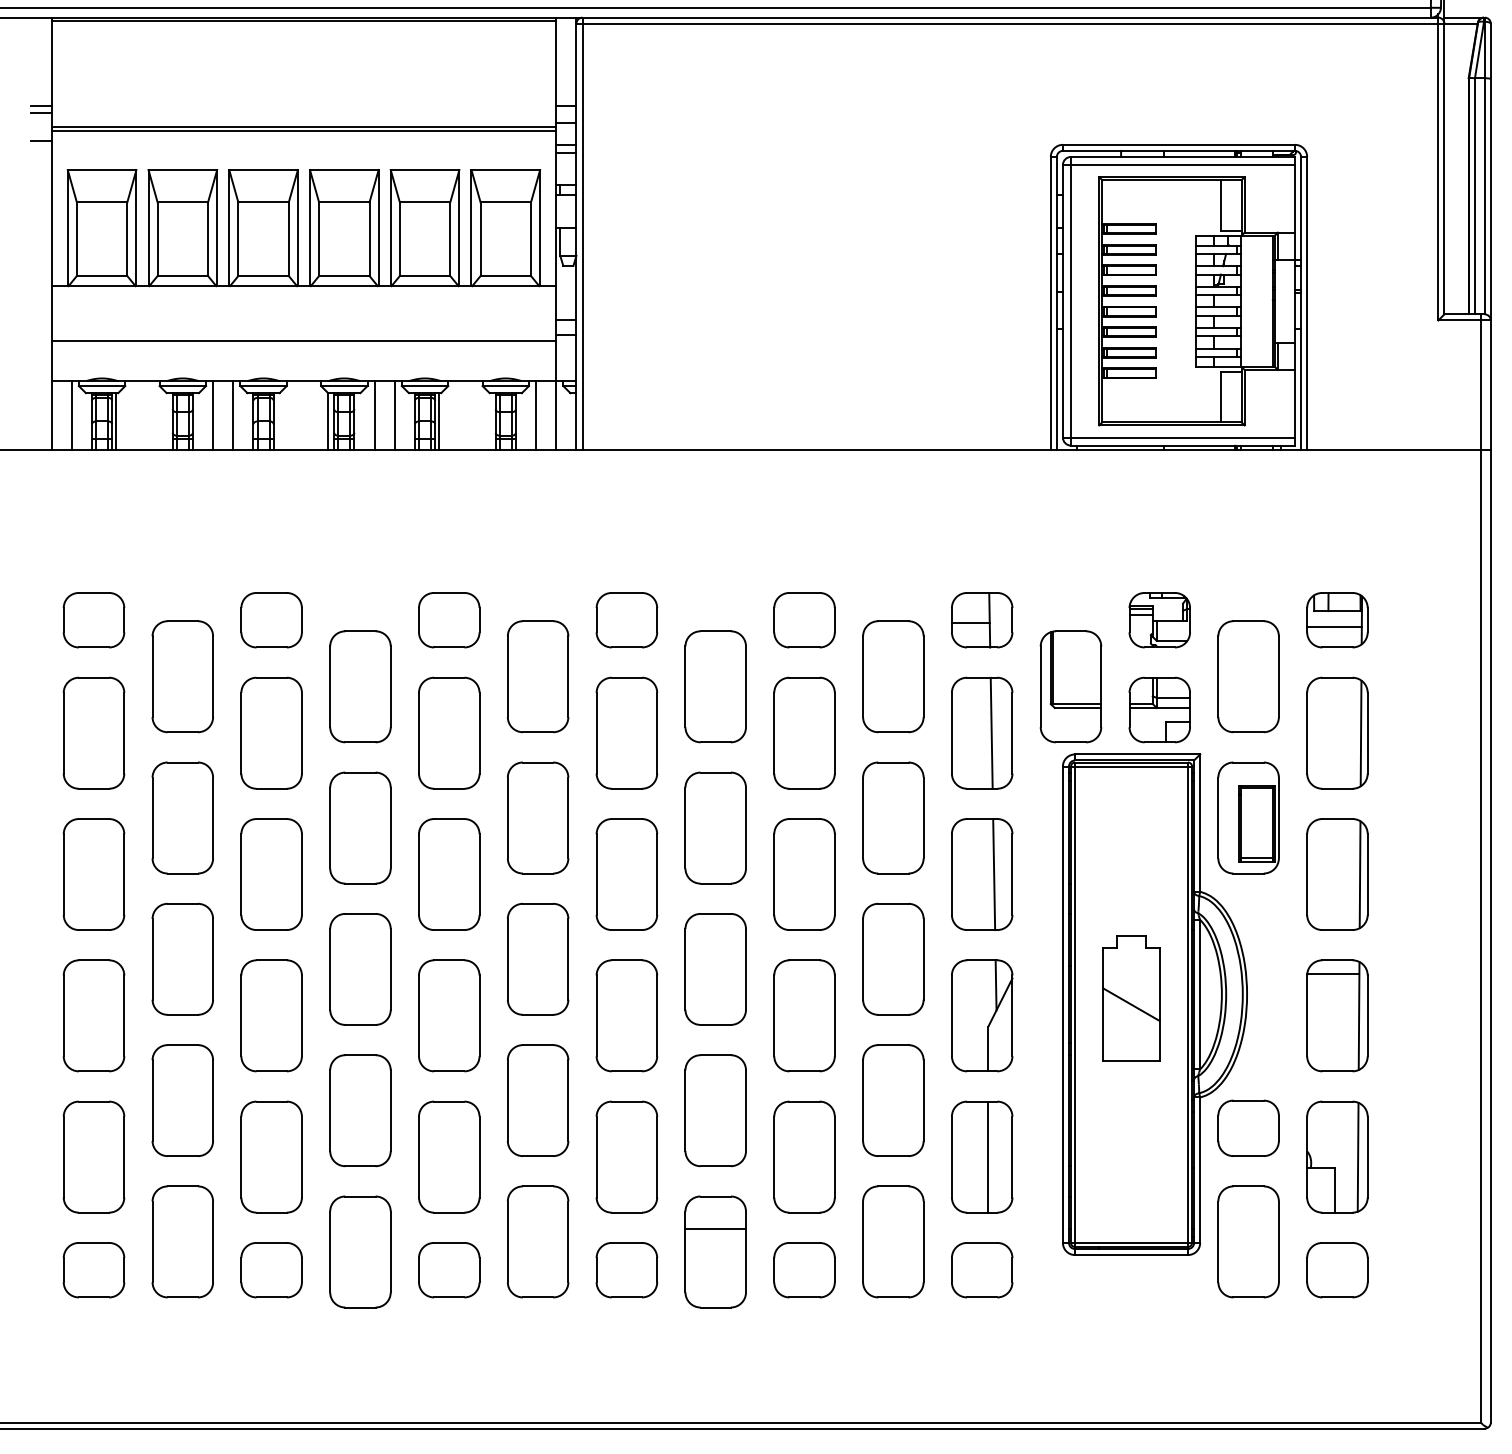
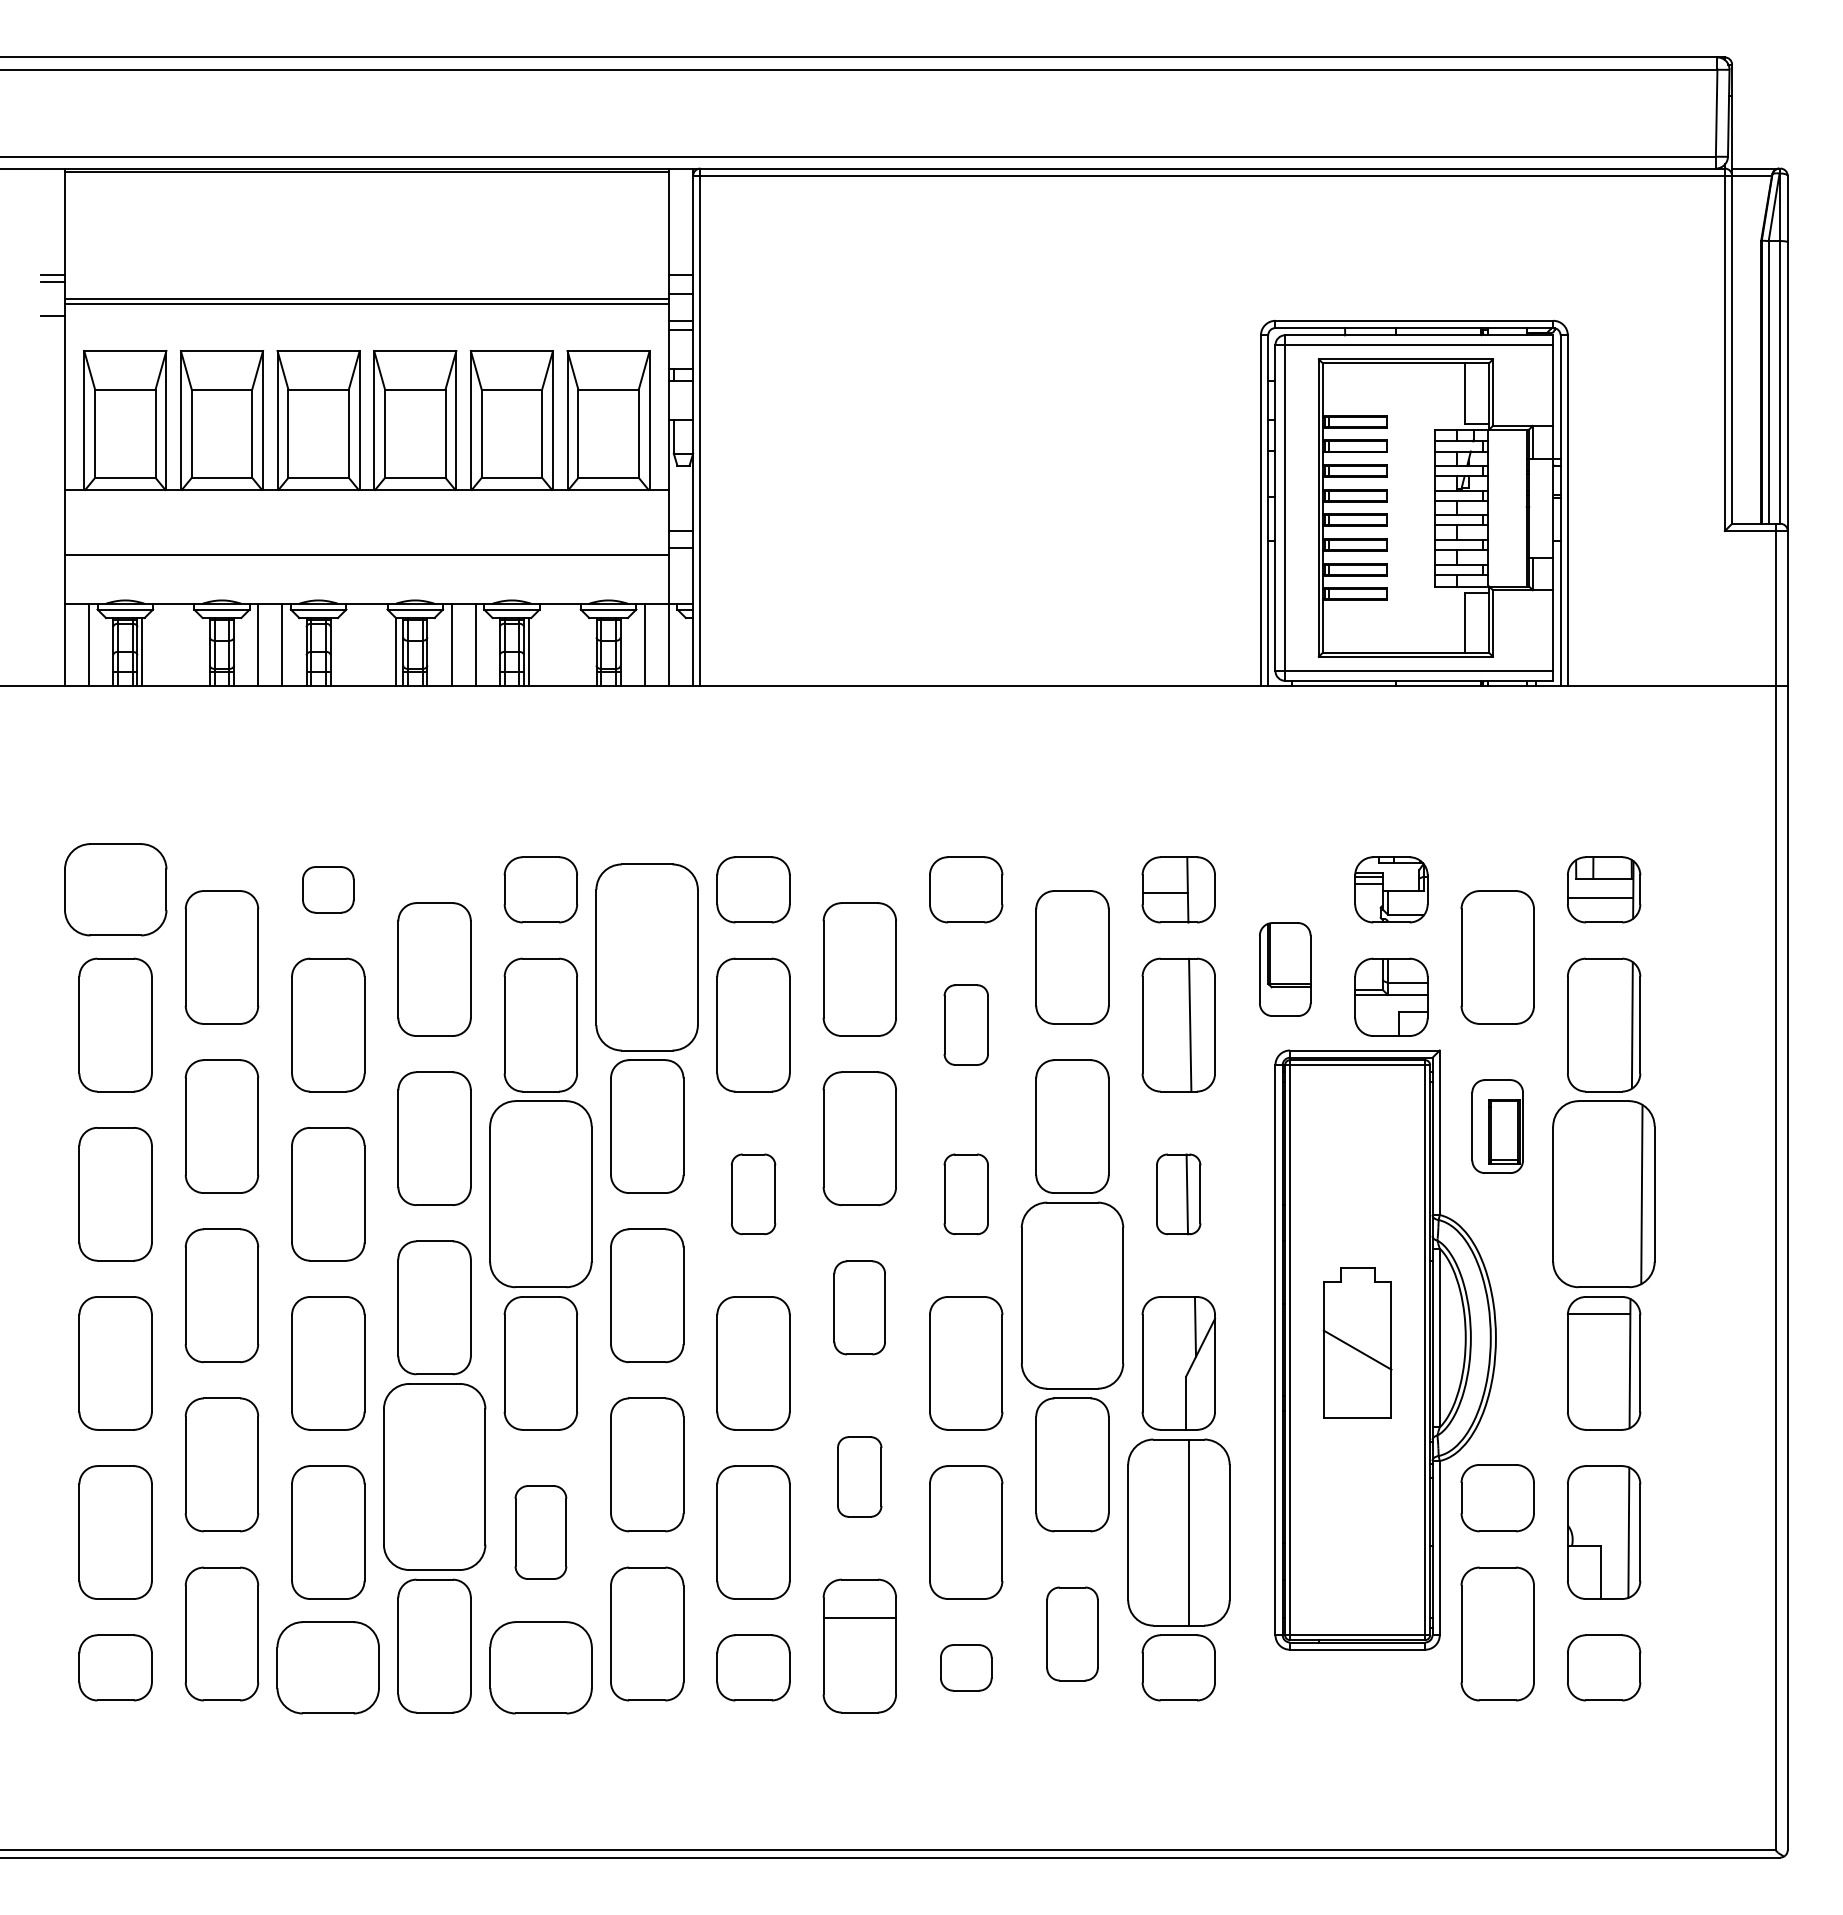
part: (93, 619) -> (115, 889), size x1.4
part: (271, 619) -> (328, 889), size x0.7
part: (538, 676) -> (647, 957), size x1.4
part: (1071, 686) -> (1285, 969), size x0.7
part: (804, 732) -> (966, 1024), size x0.6
part: (1248, 817) -> (1497, 1126), size x0.7
part: (448, 874) -> (540, 1194), size x1.4
part: (626, 874) -> (753, 1194), size x0.6
part: (804, 874) -> (966, 1194), size x0.6
part: (981, 874) -> (1178, 1194), size x0.6
part: (1337, 874) -> (1604, 1194), size x1.4
part: (893, 959) -> (1072, 1295), size x1.4
part: (715, 969) -> (859, 1307), size x0.7
part: (360, 1110) -> (434, 1476), size x1.4
part: (715, 1110) -> (859, 1476), size x0.6
part: (448, 1157) -> (540, 1532), size x0.7
part: (981, 1157) -> (1178, 1532), size x1.4
part: (893, 1241) -> (1072, 1633), size x0.7
part: (271, 1269) -> (328, 1667), size x1.4
part: (448, 1269) -> (540, 1667), size x1.4
part: (804, 1269) -> (966, 1667), size x0.7

